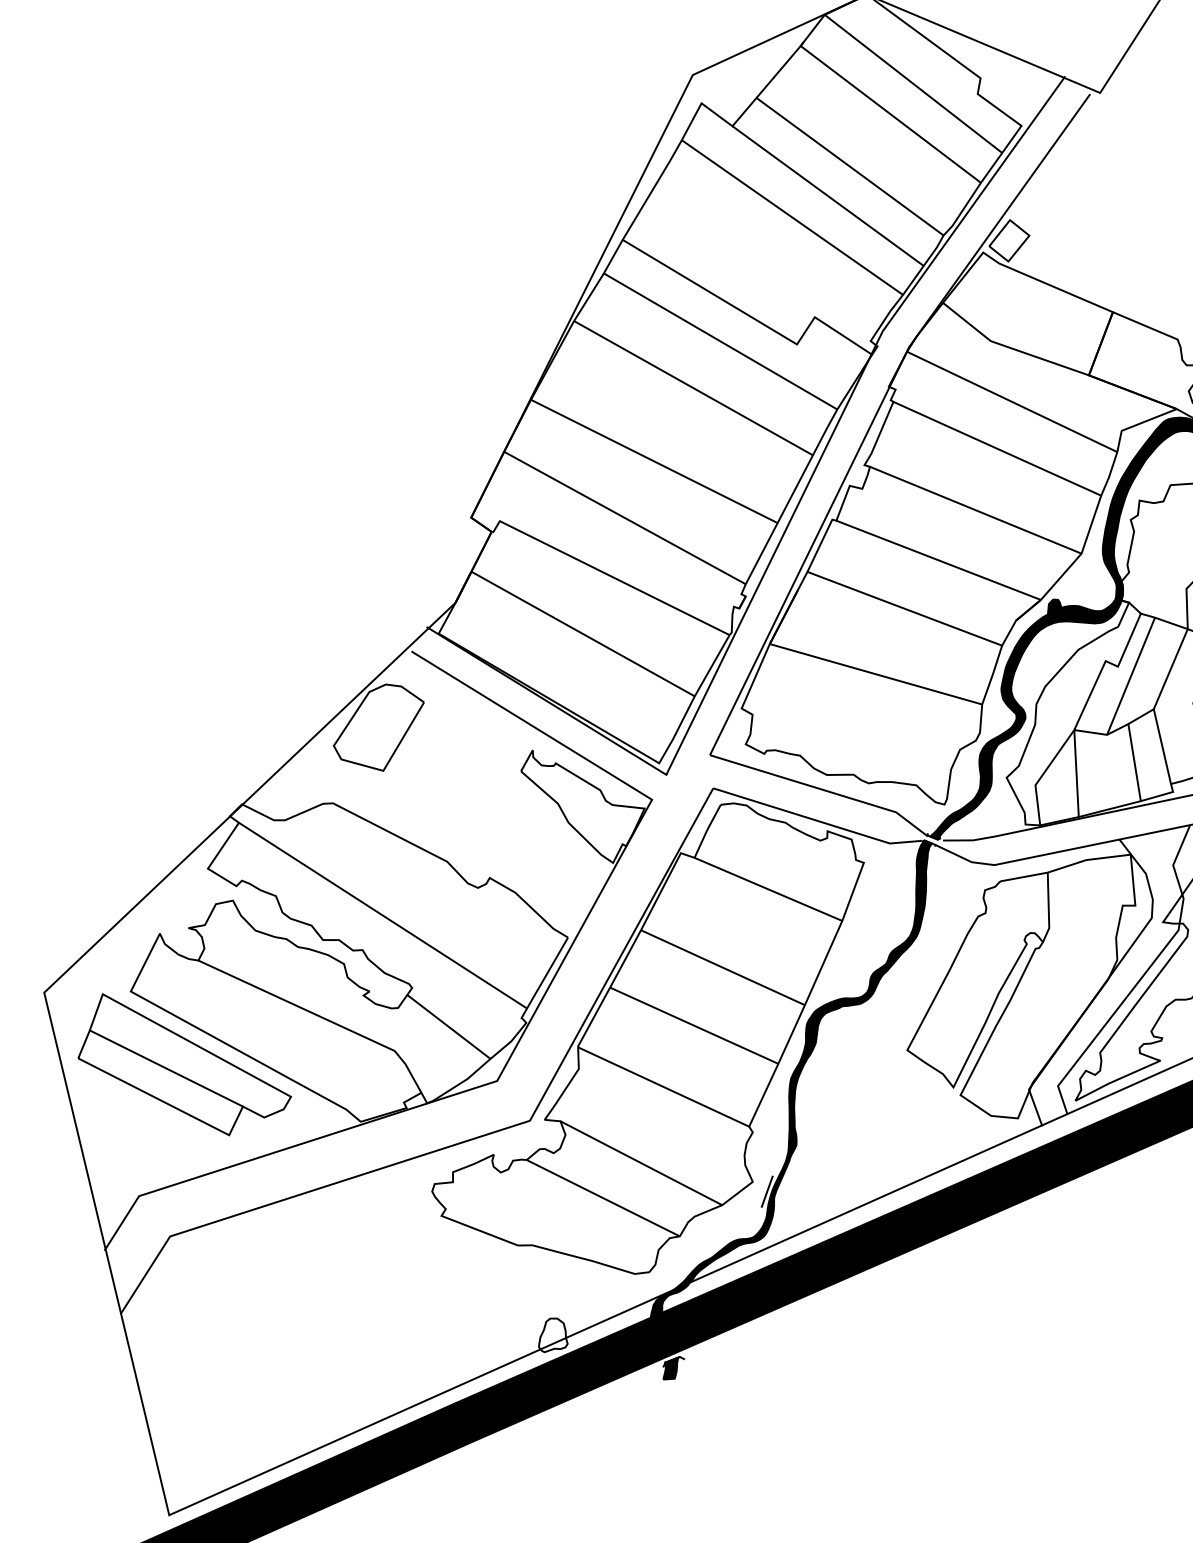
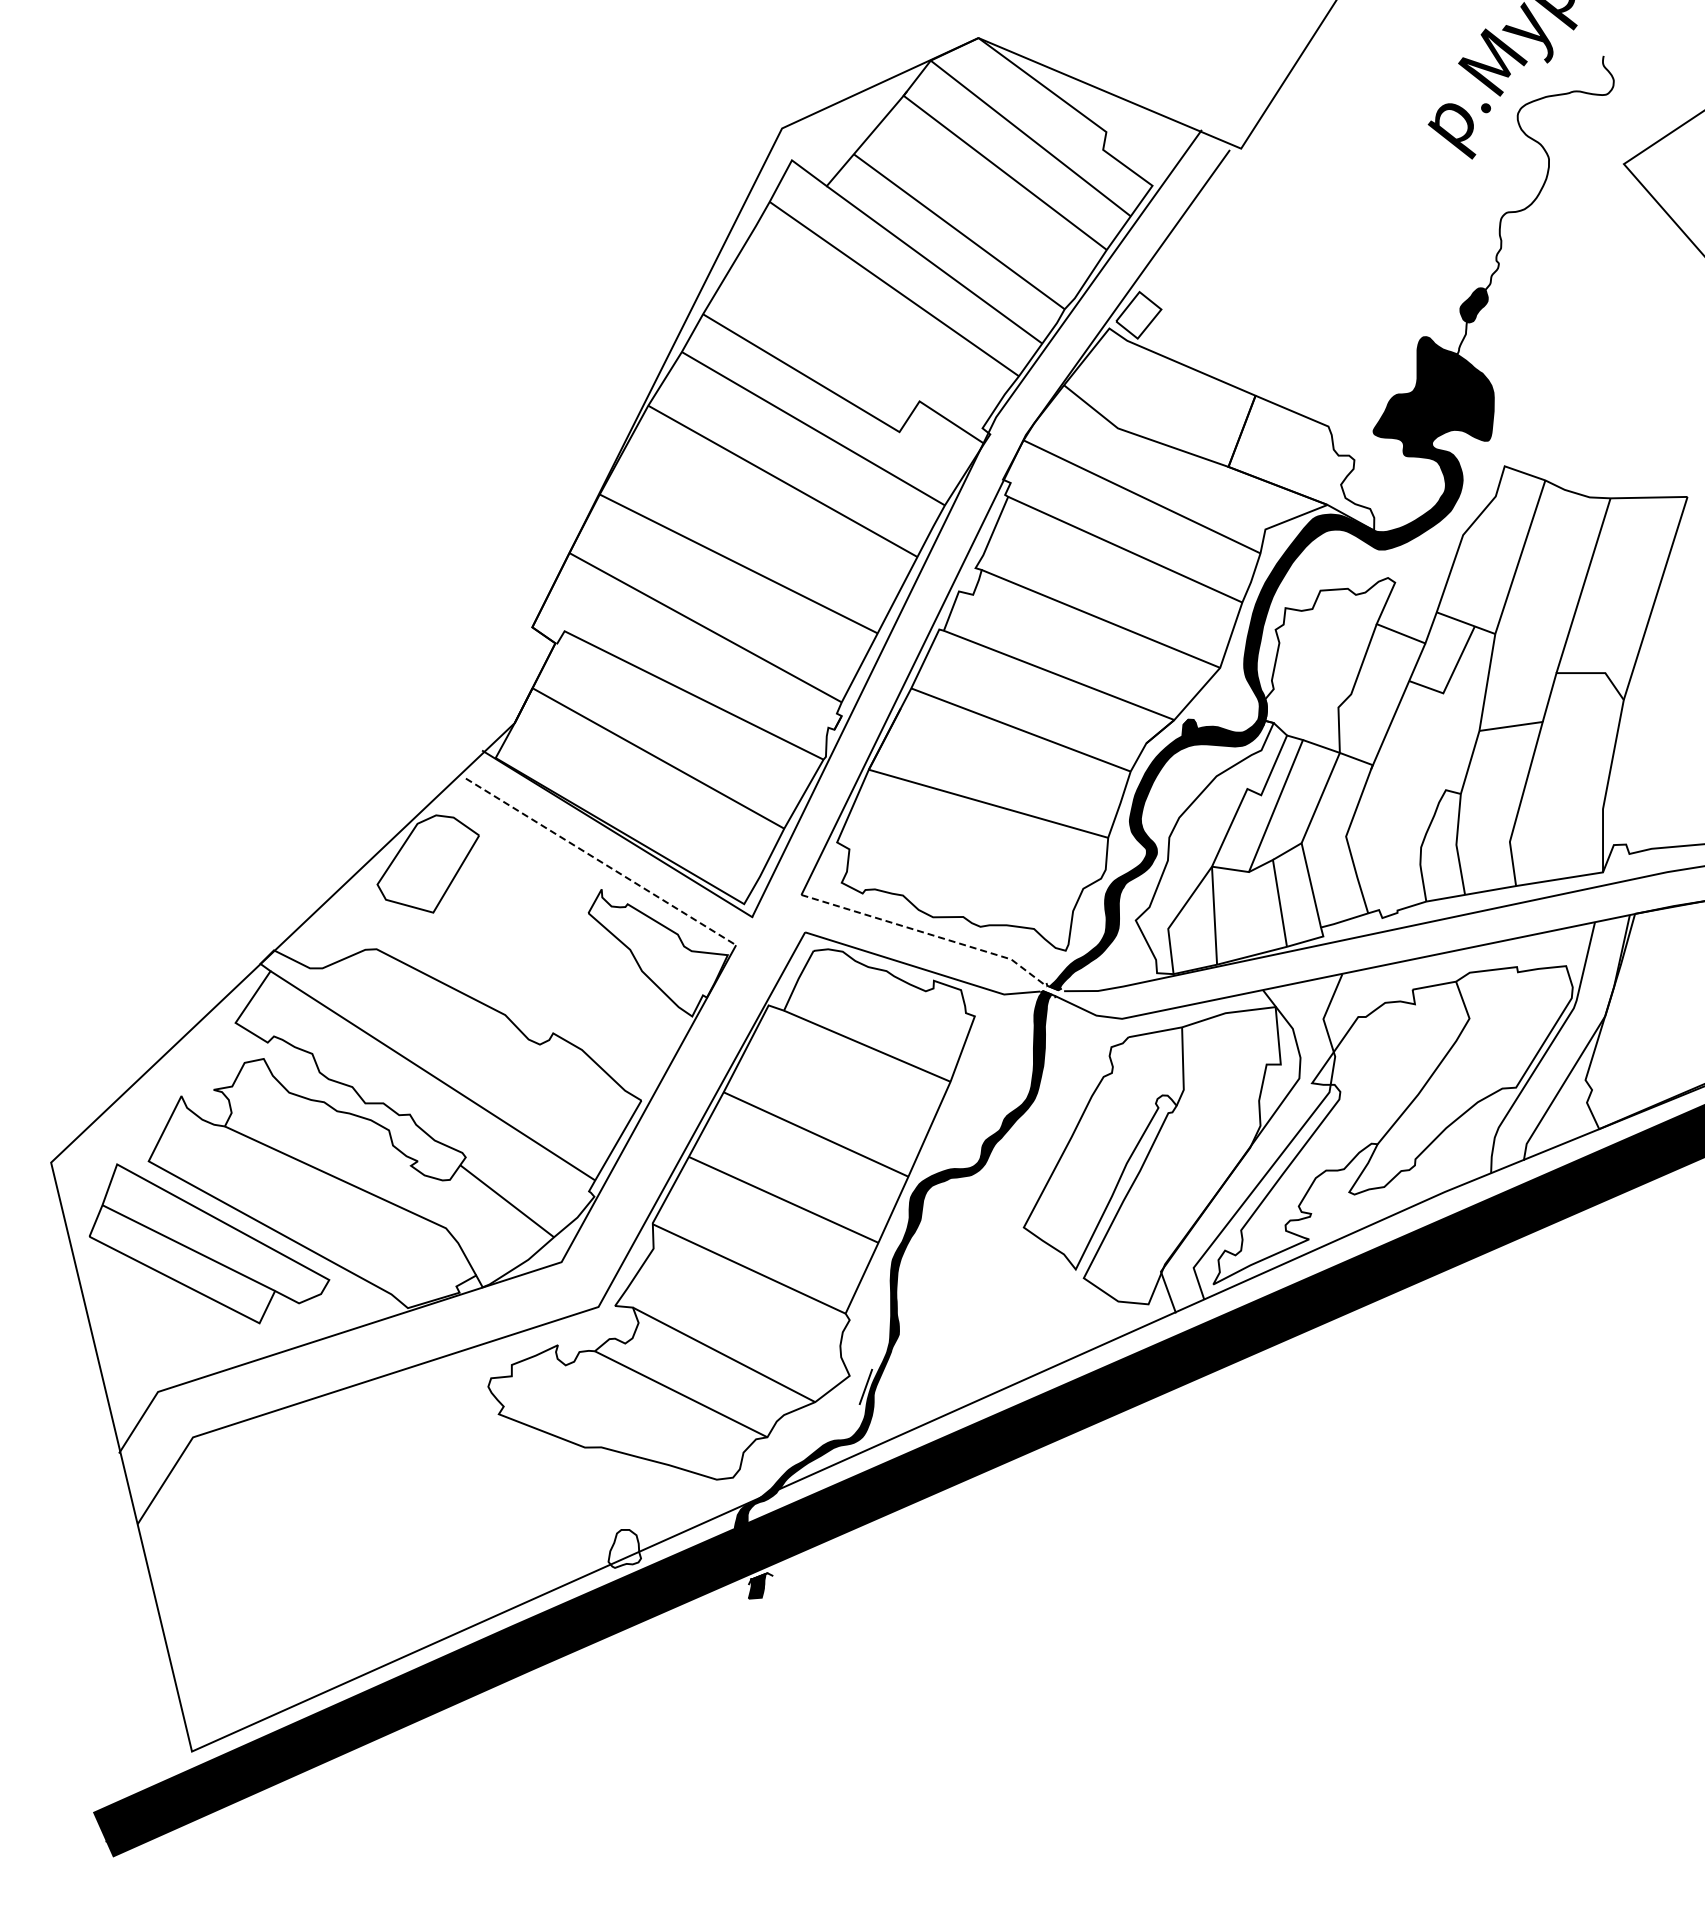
line: (532, 725) -> (601, 861), solid -> dashed
line: (823, 790) -> (929, 934), solid -> dashed

